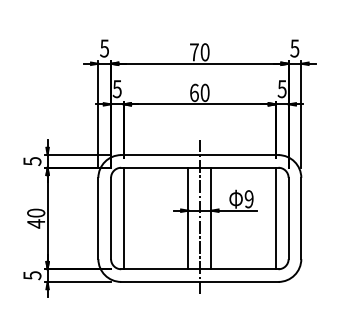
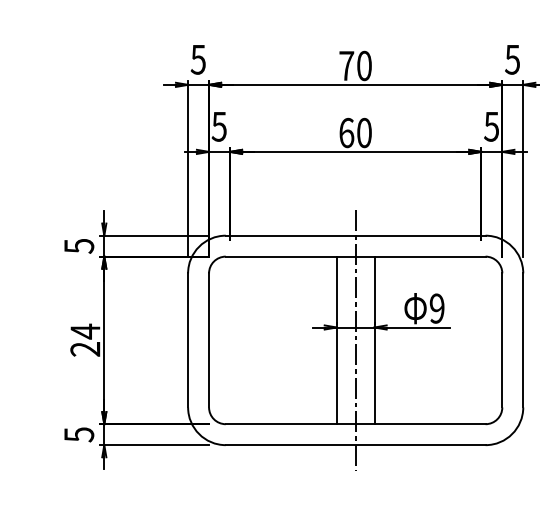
text: (36, 218) -> (85, 340), 40 -> 24
line: (123, 218) -> (229, 340), removed
line: (275, 218) -> (480, 340), removed

